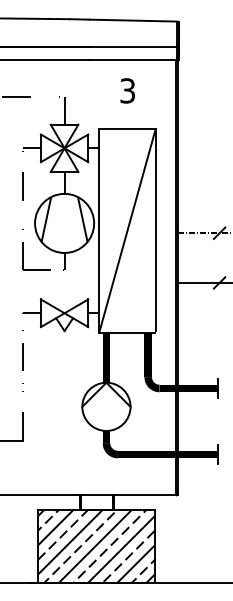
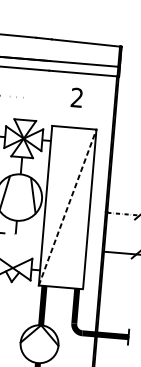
text: (127, 90) -> (76, 97), 3 -> 2
line: (64, 110) -> (26, 109), removed
line: (127, 230) -> (67, 207), solid -> dashed

